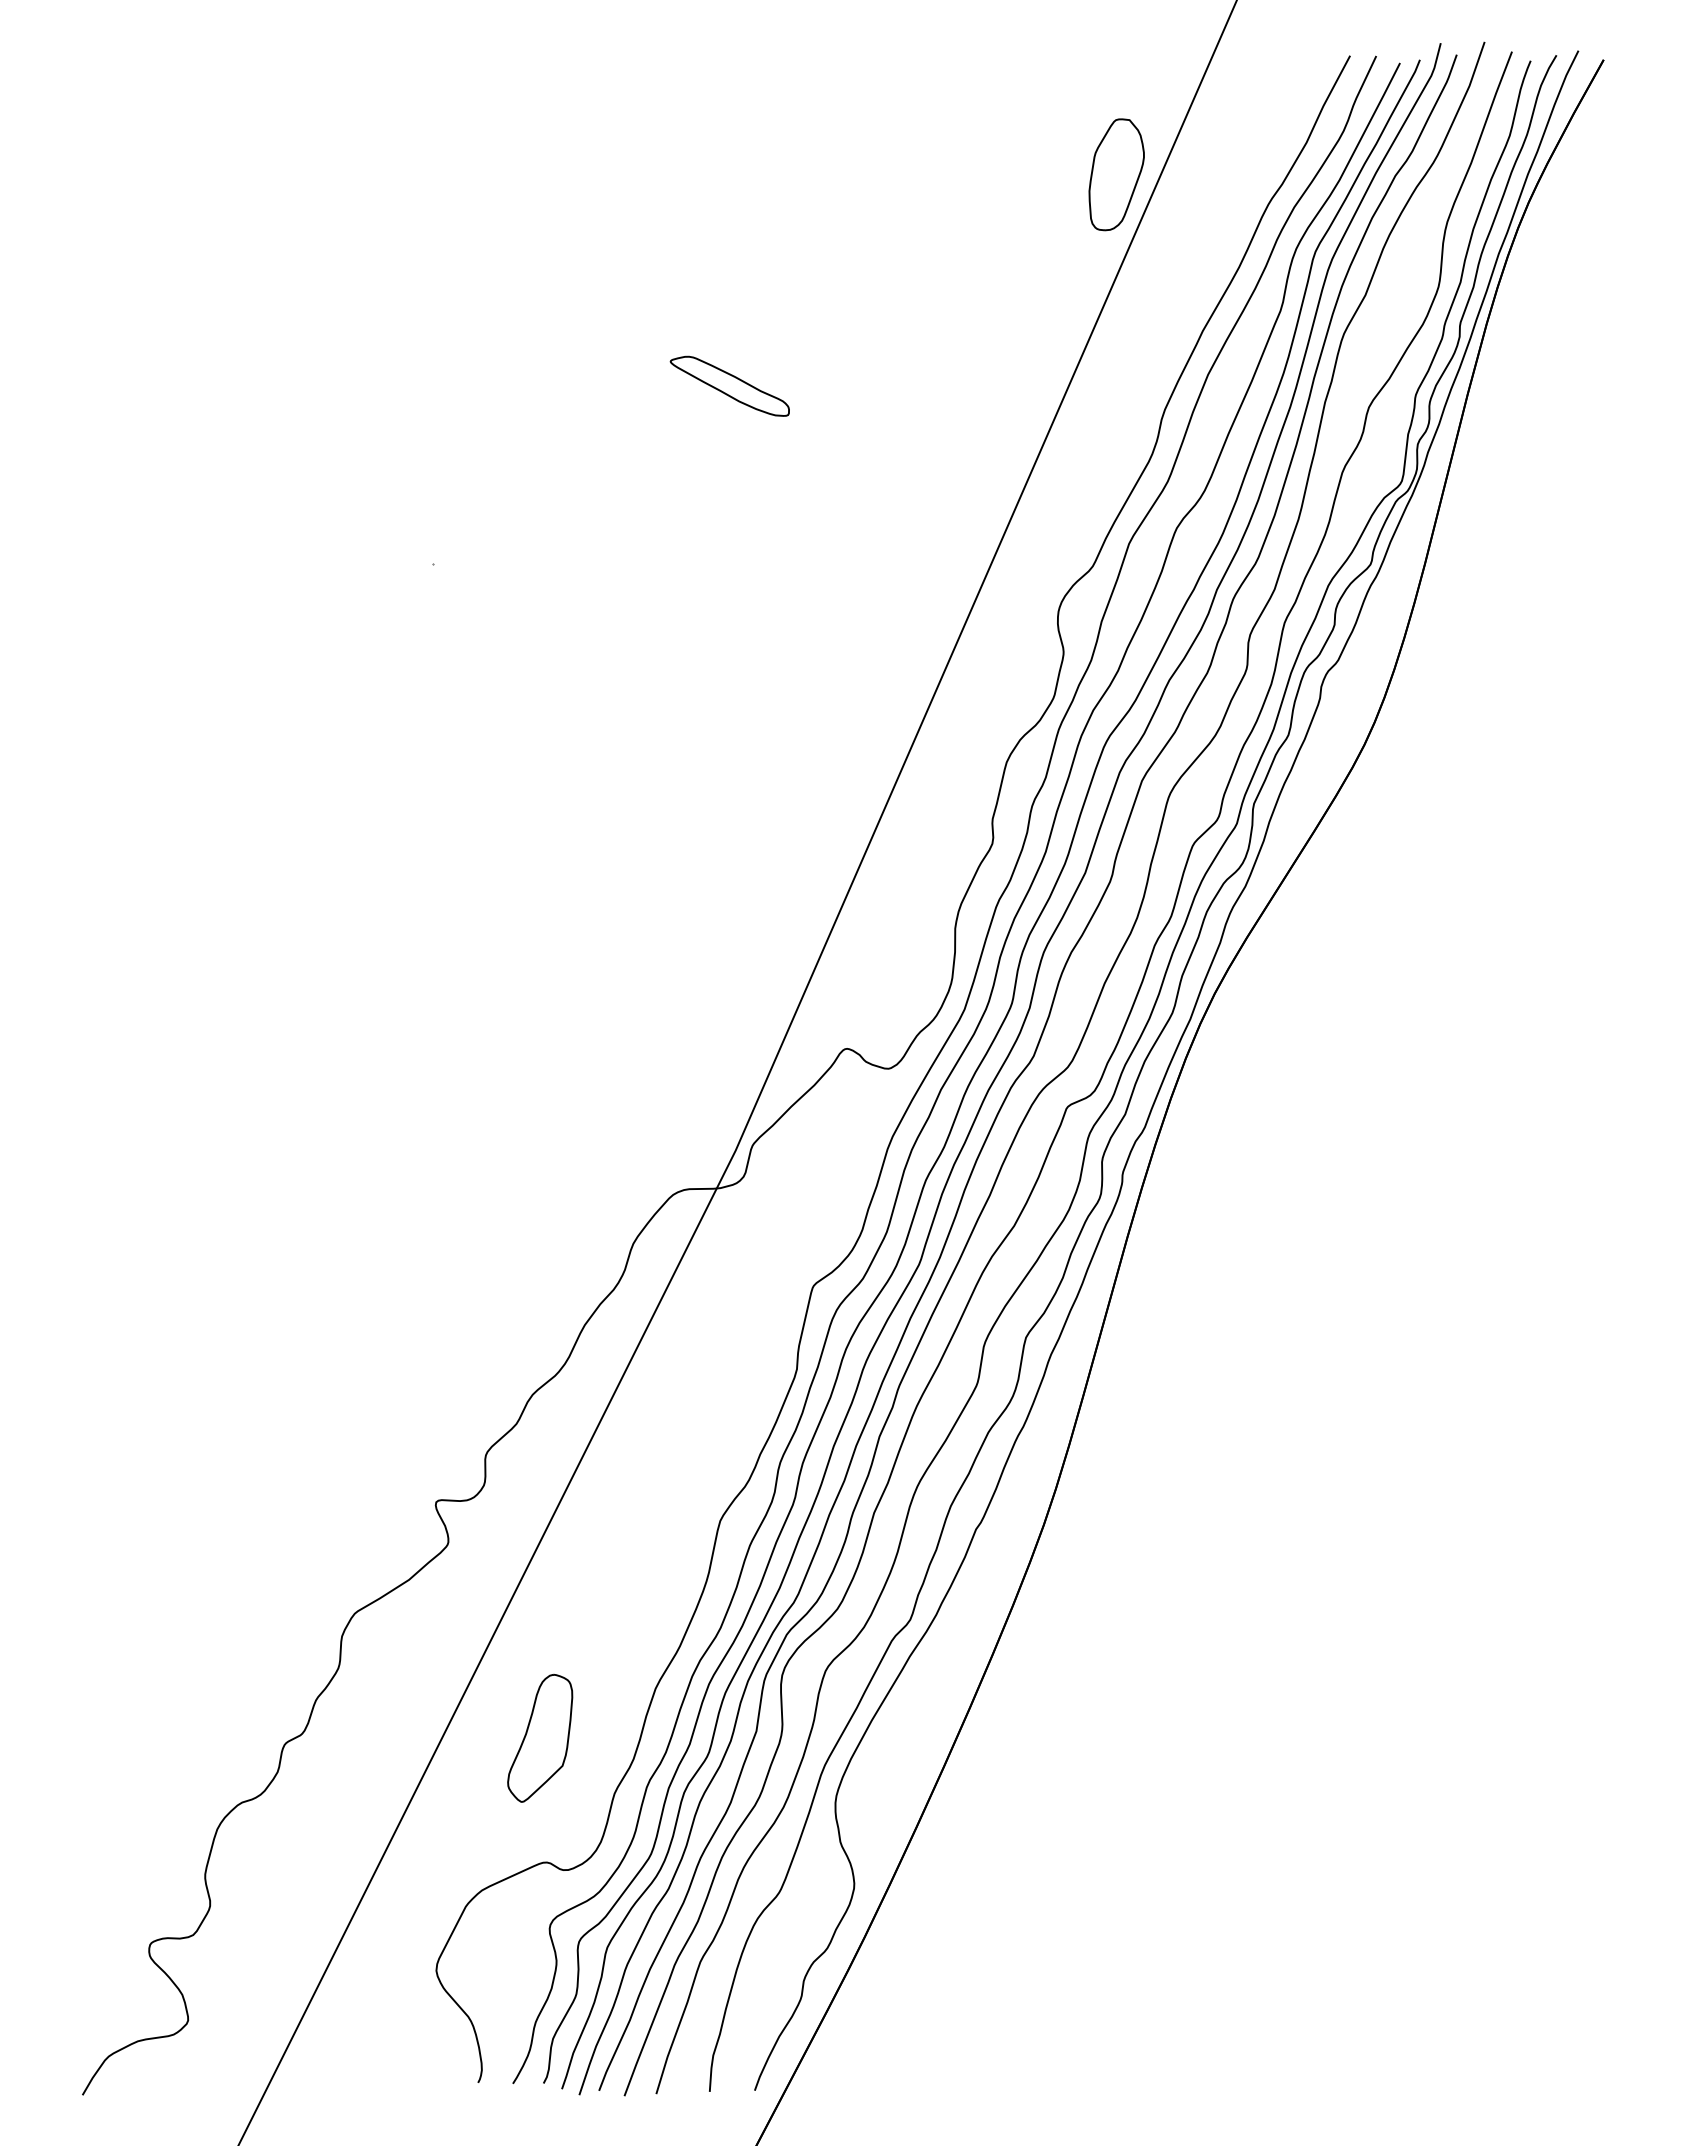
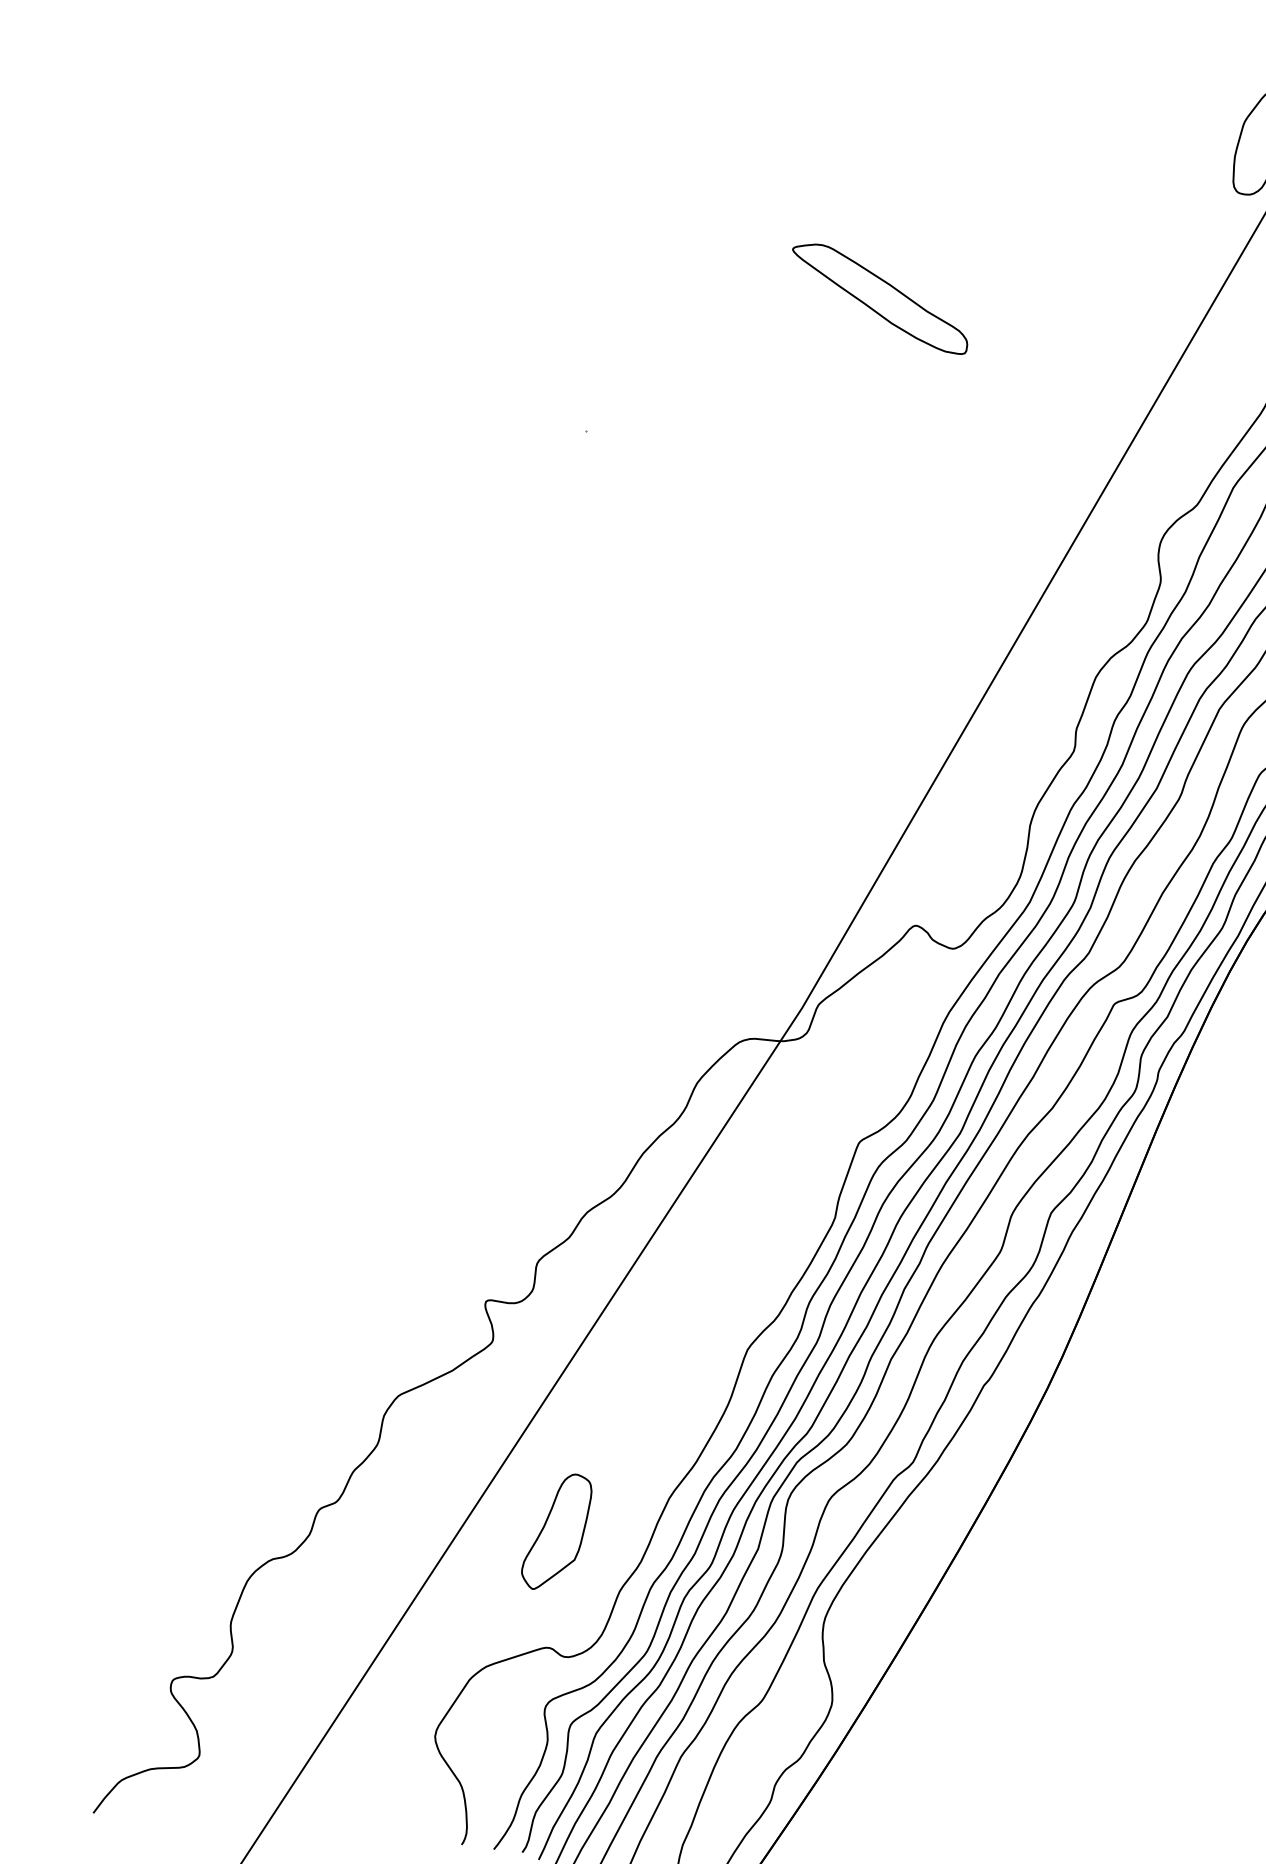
part: (729, 386) -> (879, 298), size x1.67

